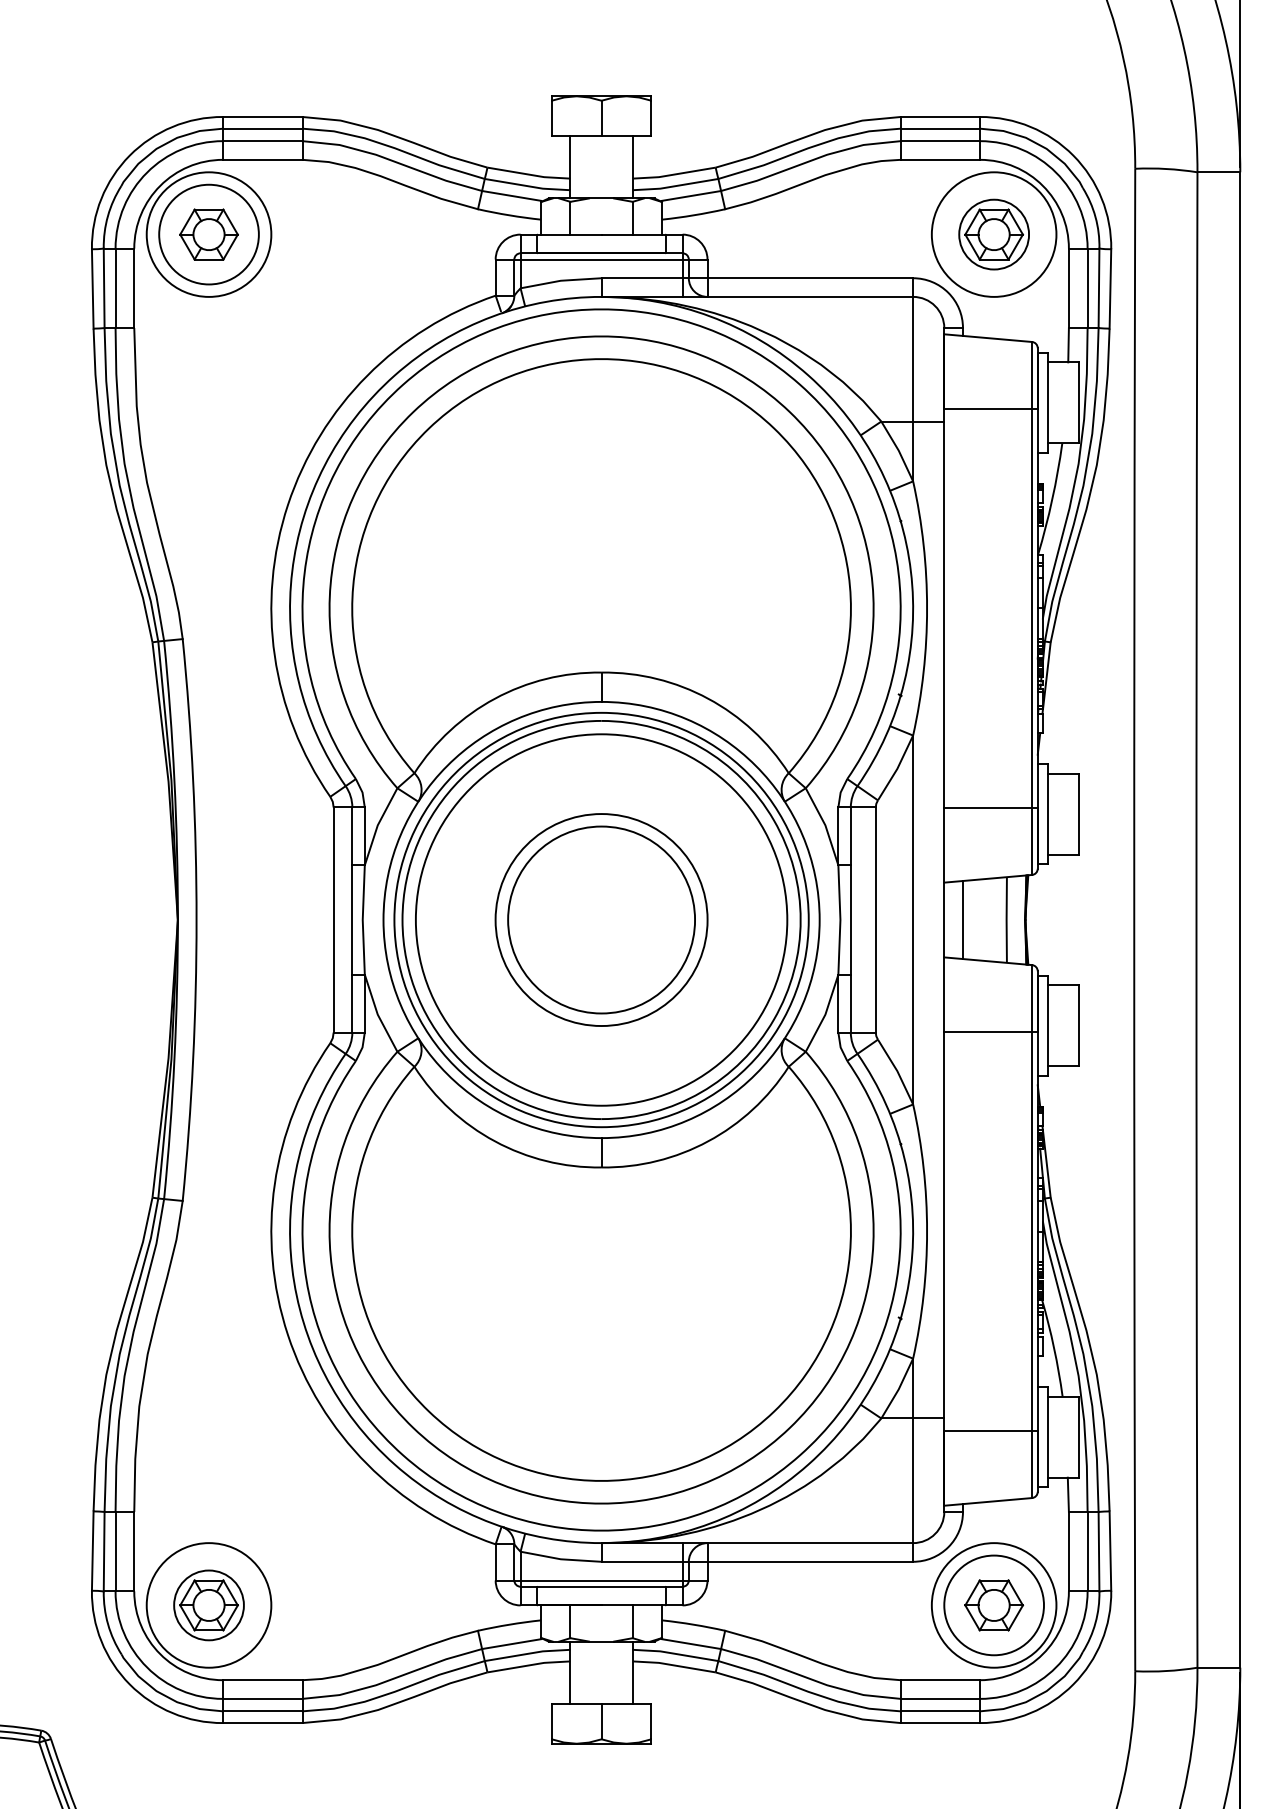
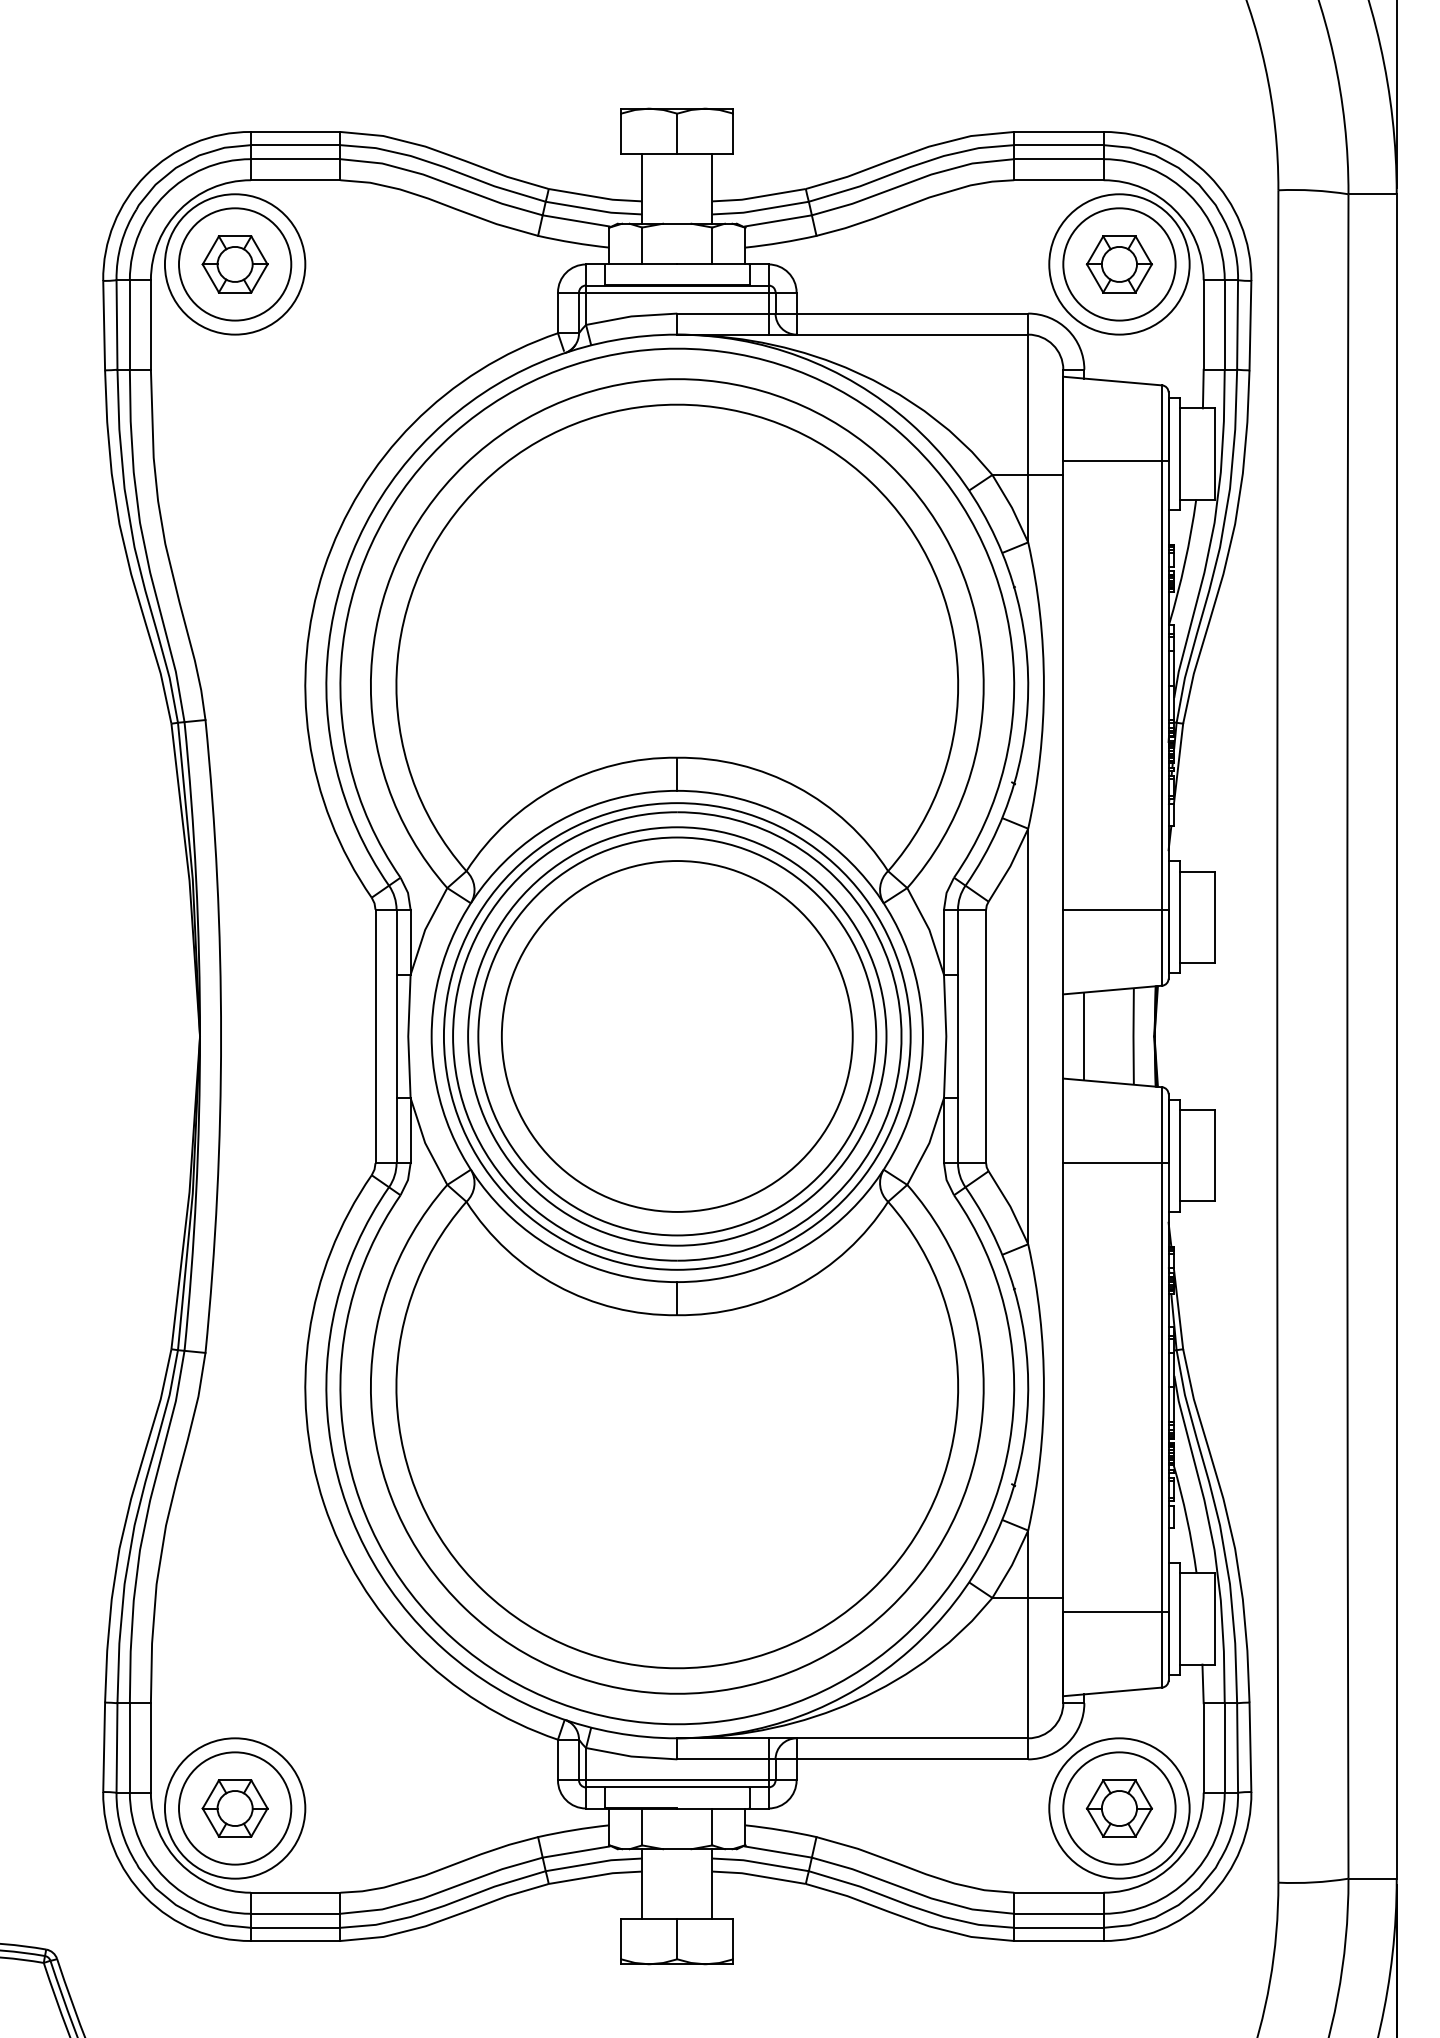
circle: (994, 234) -> (1119, 264), size x1.43
circle: (600, 920) -> (676, 1036), size x1.67
circle: (601, 920) -> (677, 1036), size x1.67
circle: (209, 1605) -> (235, 1808), size x1.43

